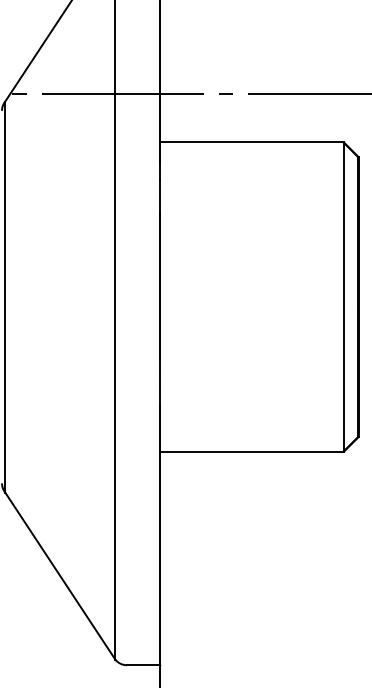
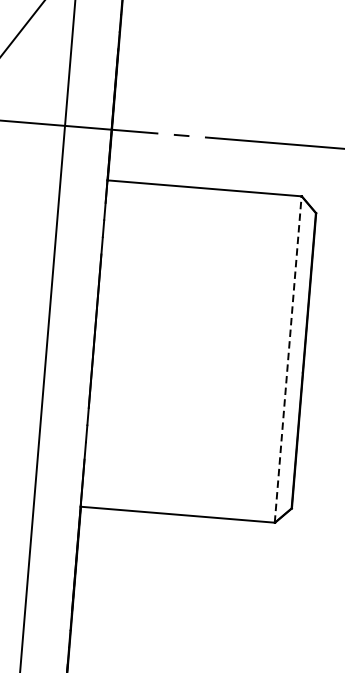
line: (343, 296) -> (288, 358), solid -> dashed

